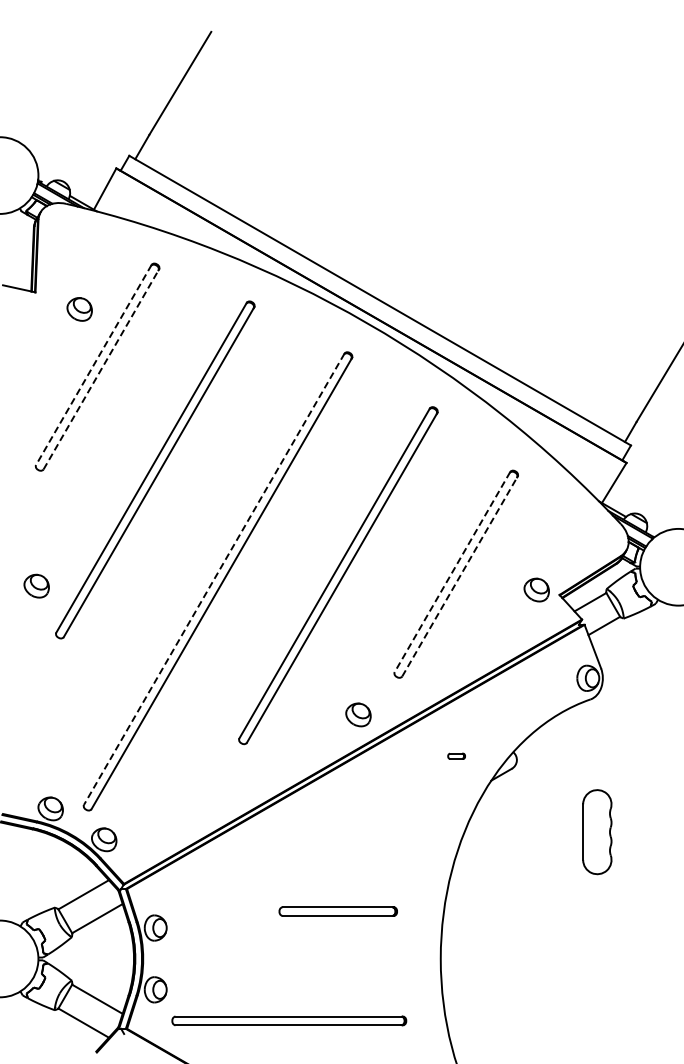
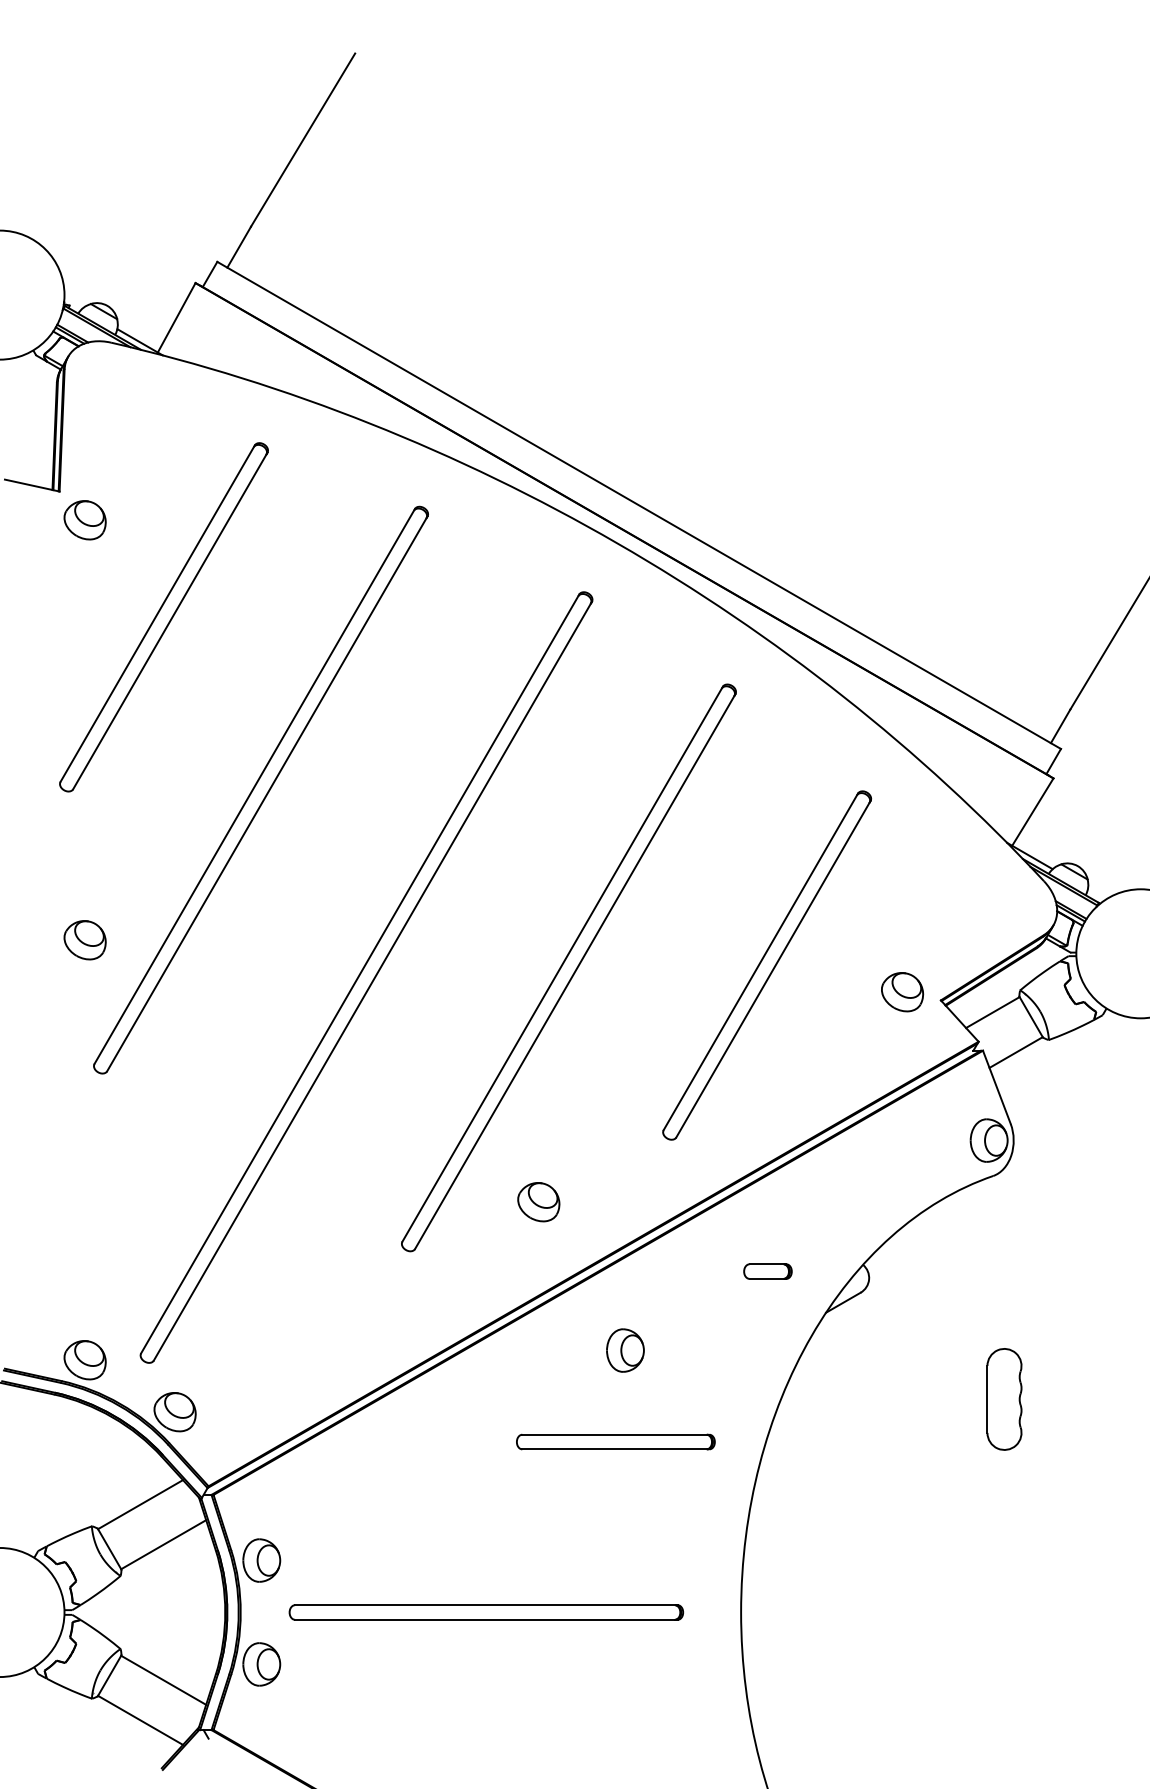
part: (79, 309) -> (84, 520), moved
line: (93, 365) -> (157, 614), dashed -> solid
line: (101, 369) -> (170, 621), dashed -> solid
line: (452, 572) -> (760, 962), dashed -> solid
line: (460, 576) -> (774, 969), dashed -> solid
line: (214, 579) -> (360, 974), dashed -> solid
part: (36, 585) -> (84, 939), moved
part: (358, 714) -> (538, 1201), moved
part: (456, 756) -> (767, 1272), size x1.67
part: (371, 802) -> (624, 1349), added
part: (597, 832) -> (1004, 1399), size x0.71
part: (337, 911) -> (614, 1441), moved
part: (289, 1020) -> (486, 1611), moved

